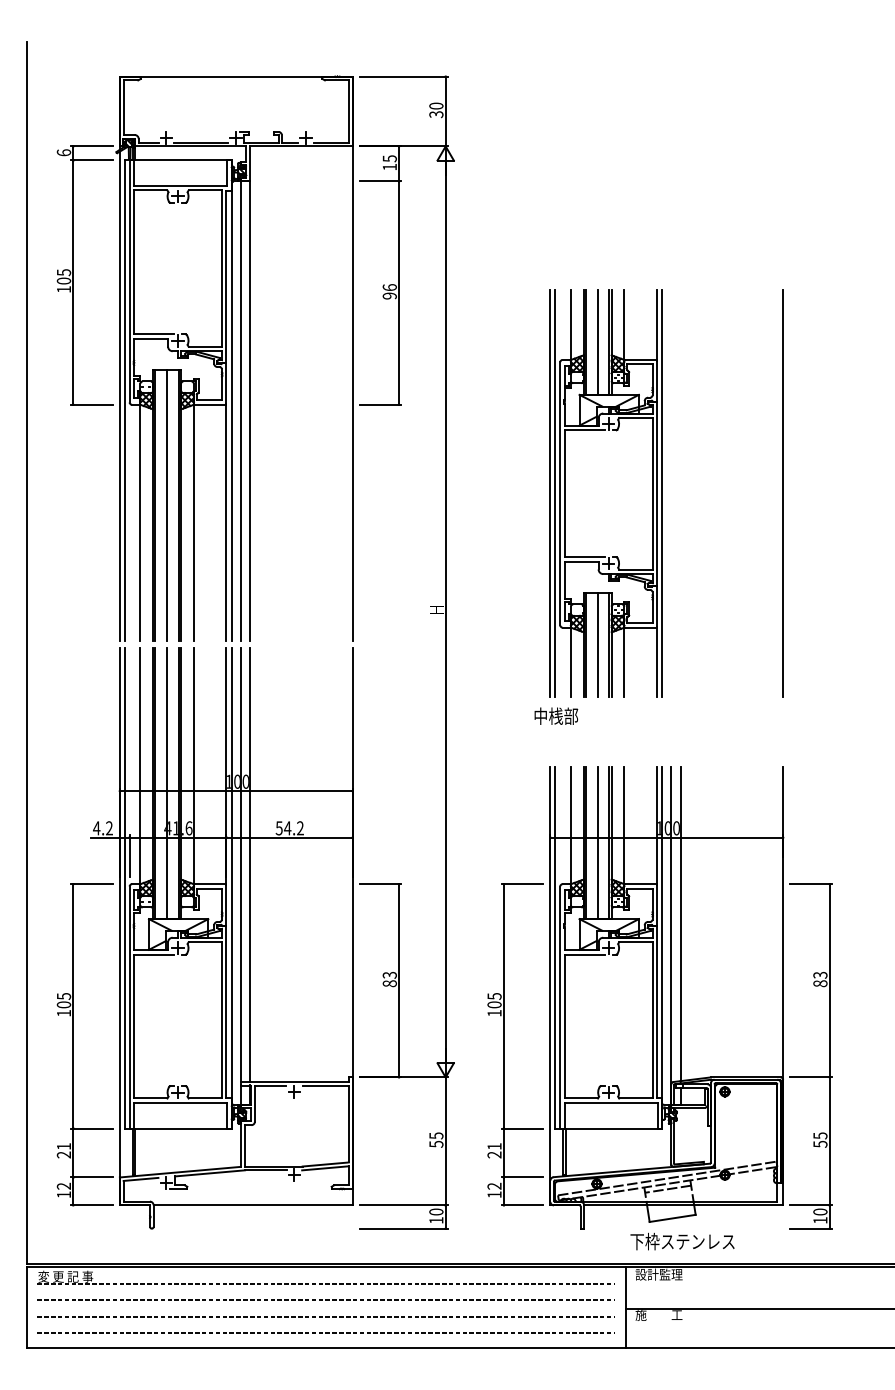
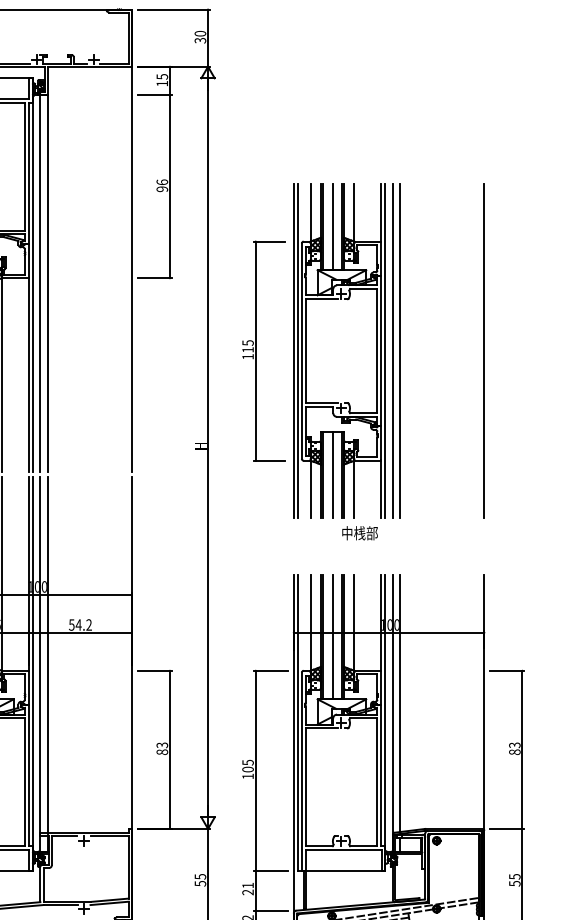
part: (504, 493) -> (256, 350), added
line: (671, 493) -> (392, 350), added
line: (680, 493) -> (400, 350), added
text: (556, 715) -> (360, 532), moved

